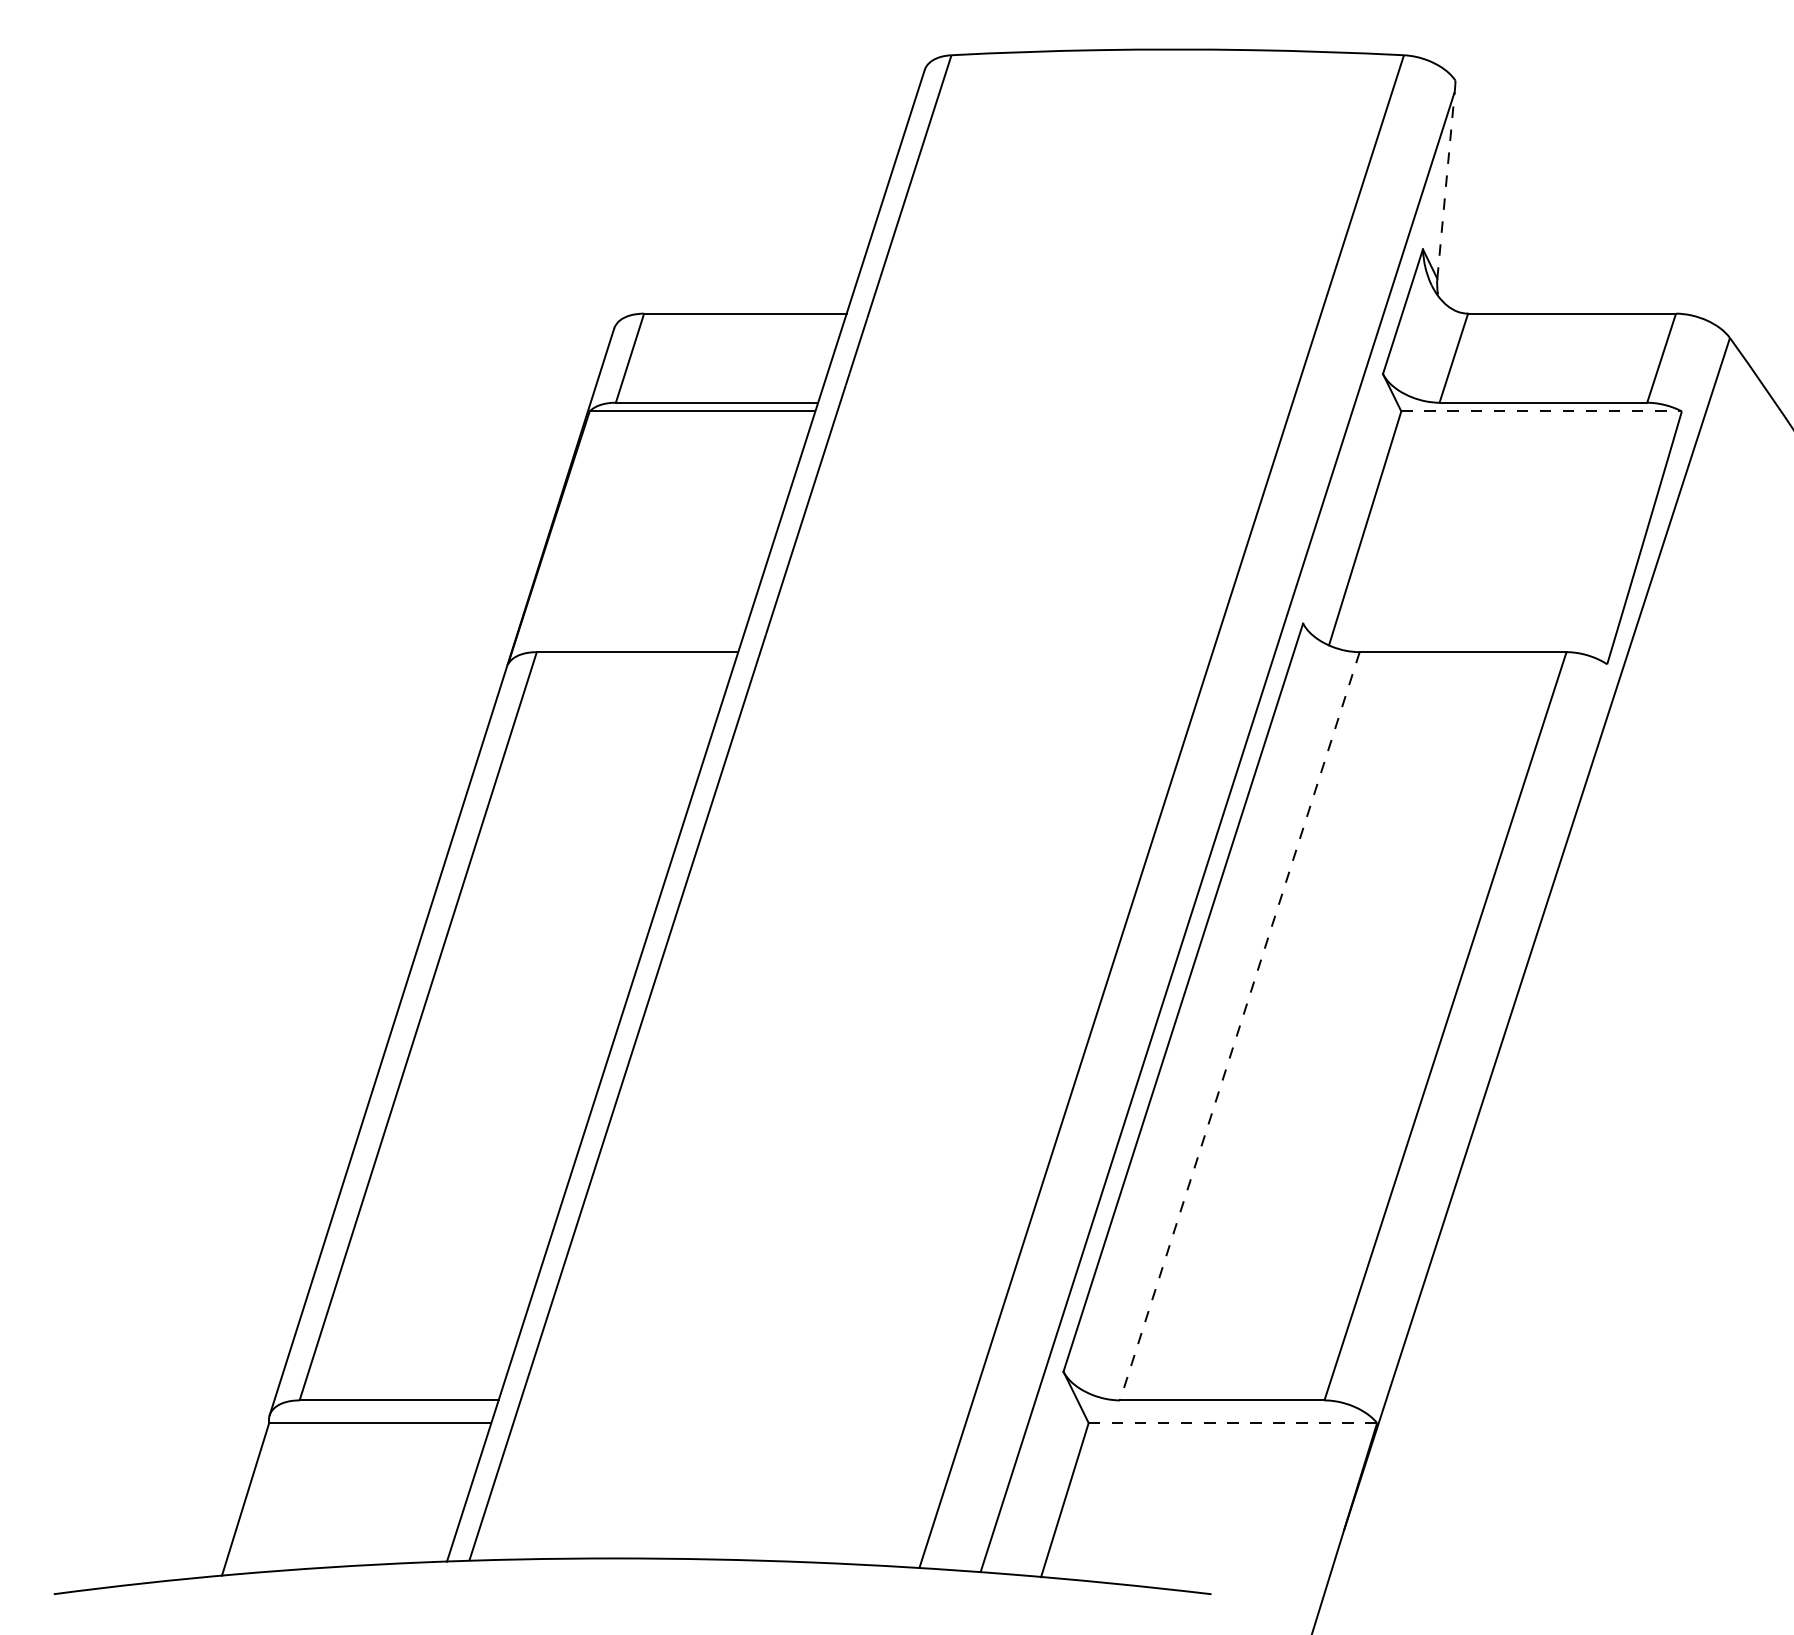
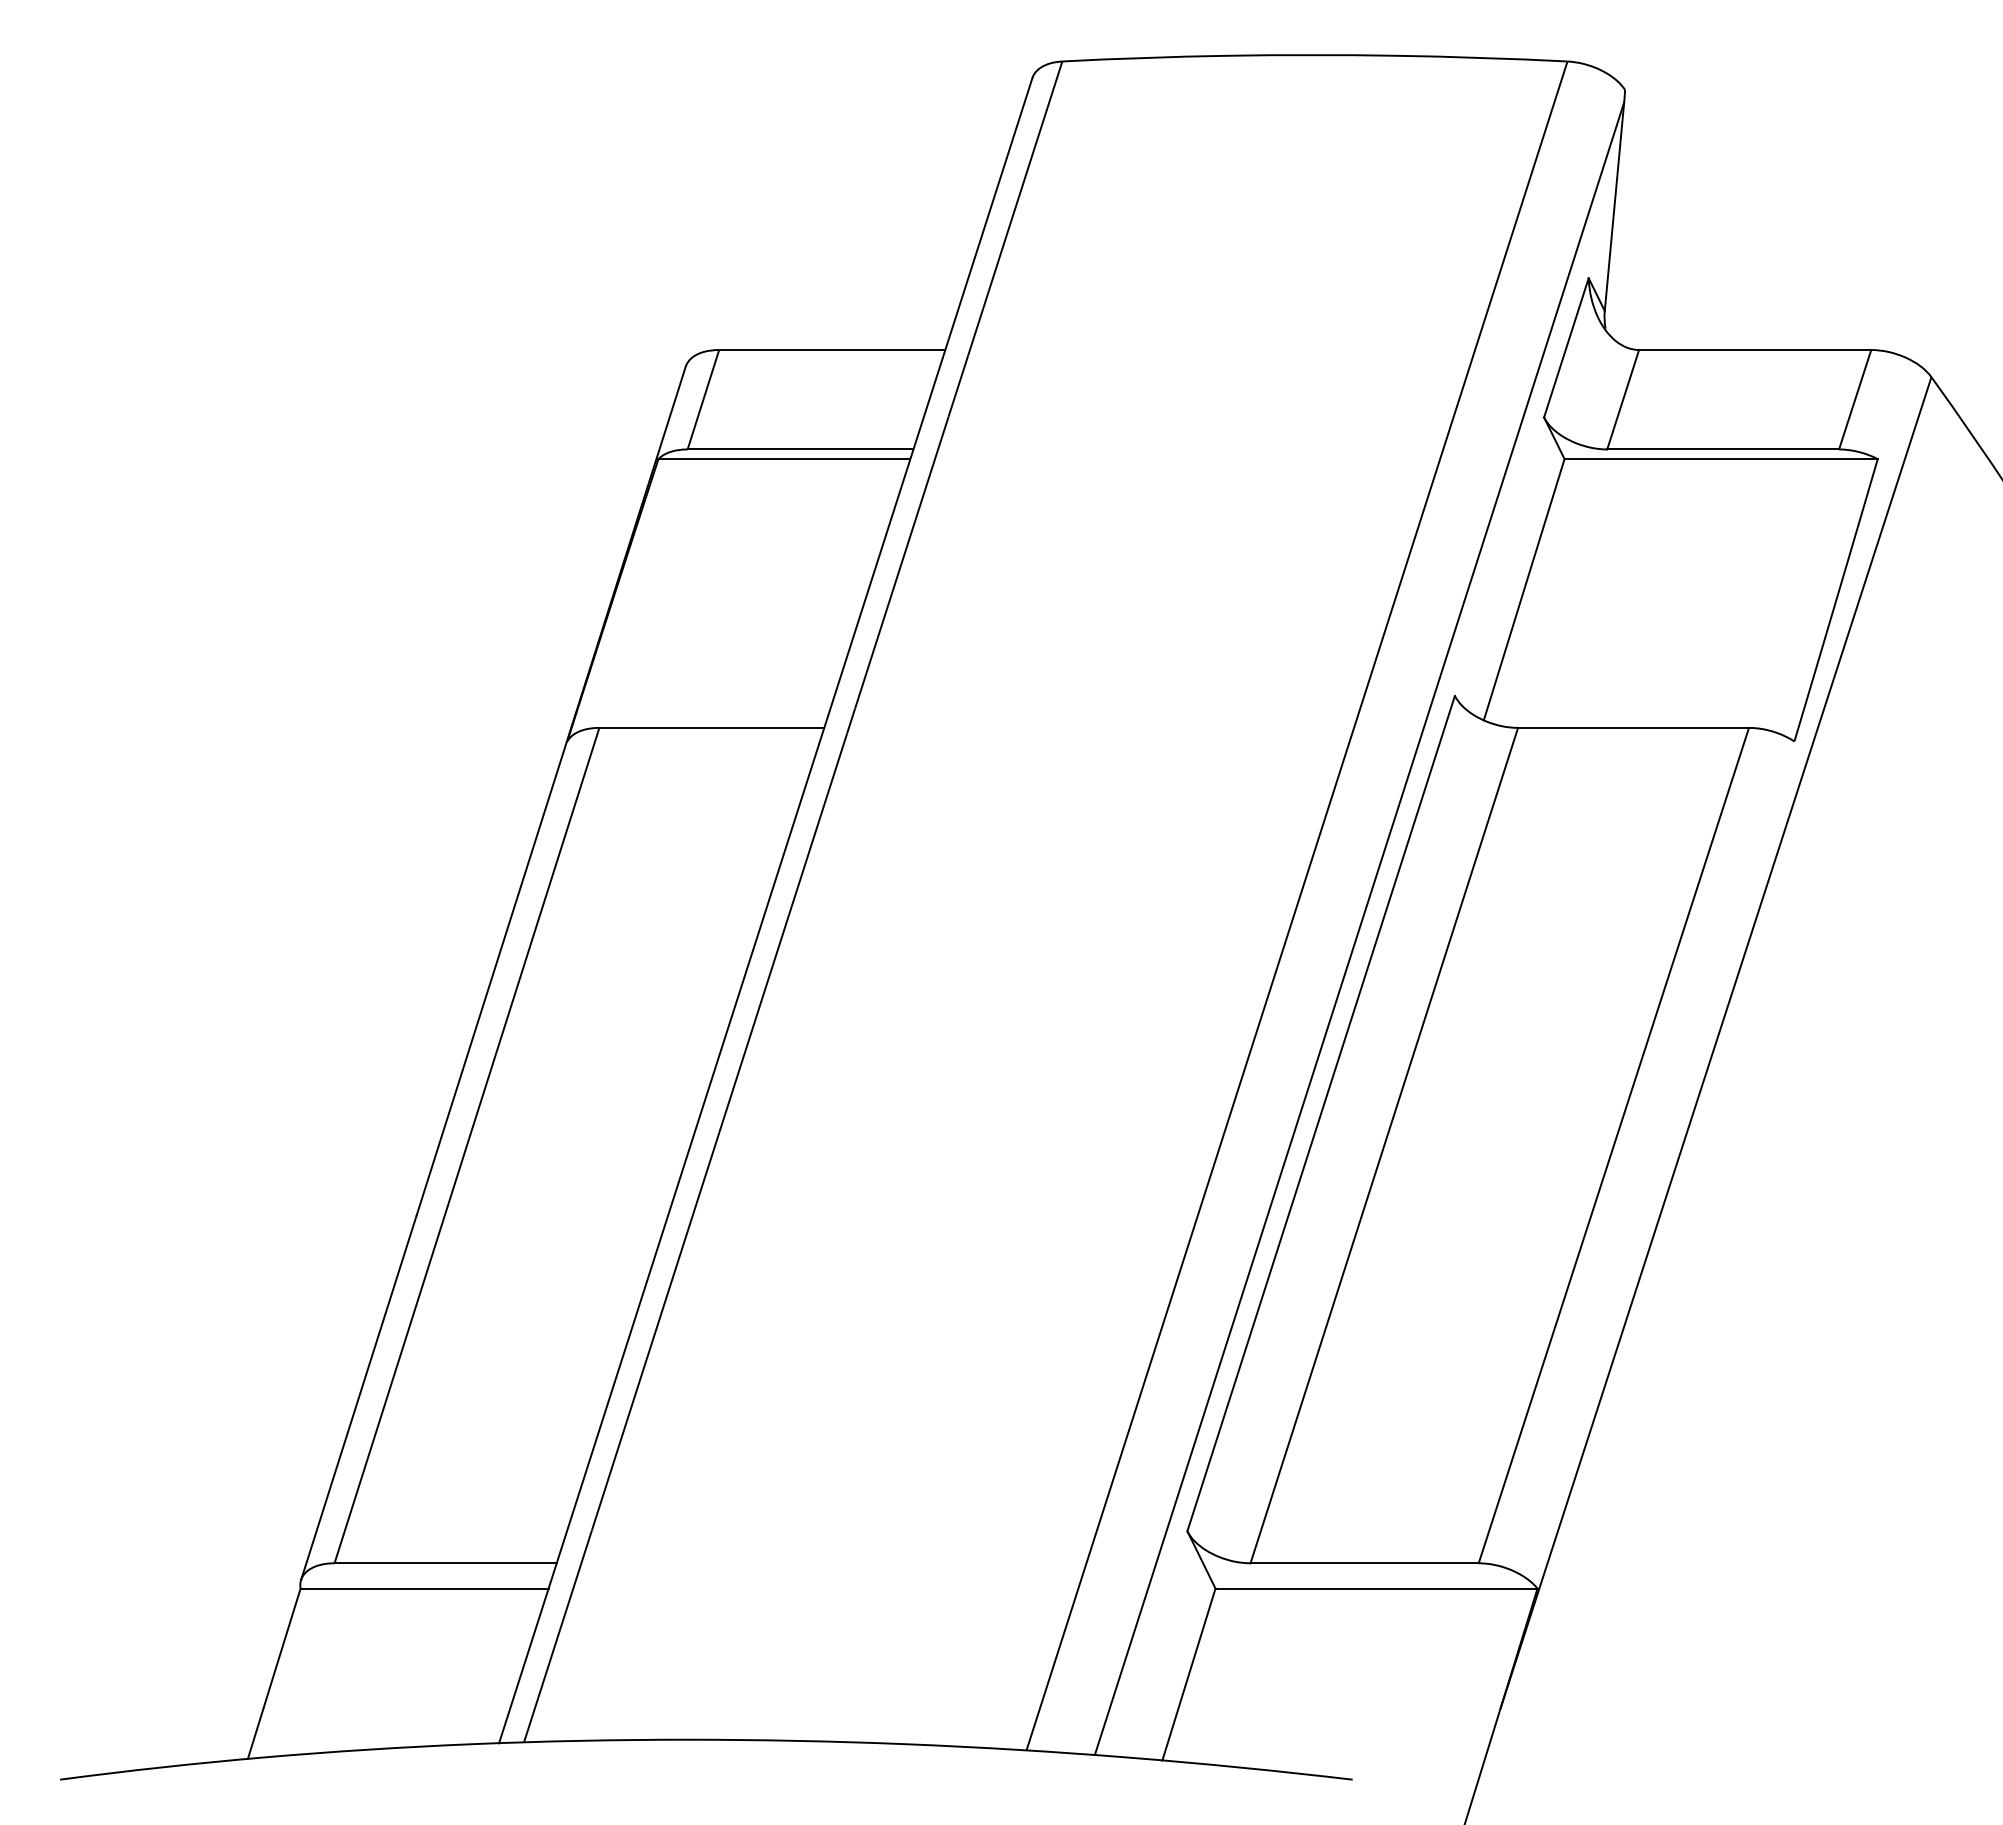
line: (1446, 185) -> (1614, 206), dashed -> solid
line: (1541, 411) -> (1721, 459), dashed -> solid
line: (1240, 1026) -> (1384, 1145), dashed -> solid
line: (1233, 1422) -> (1377, 1588), dashed -> solid

